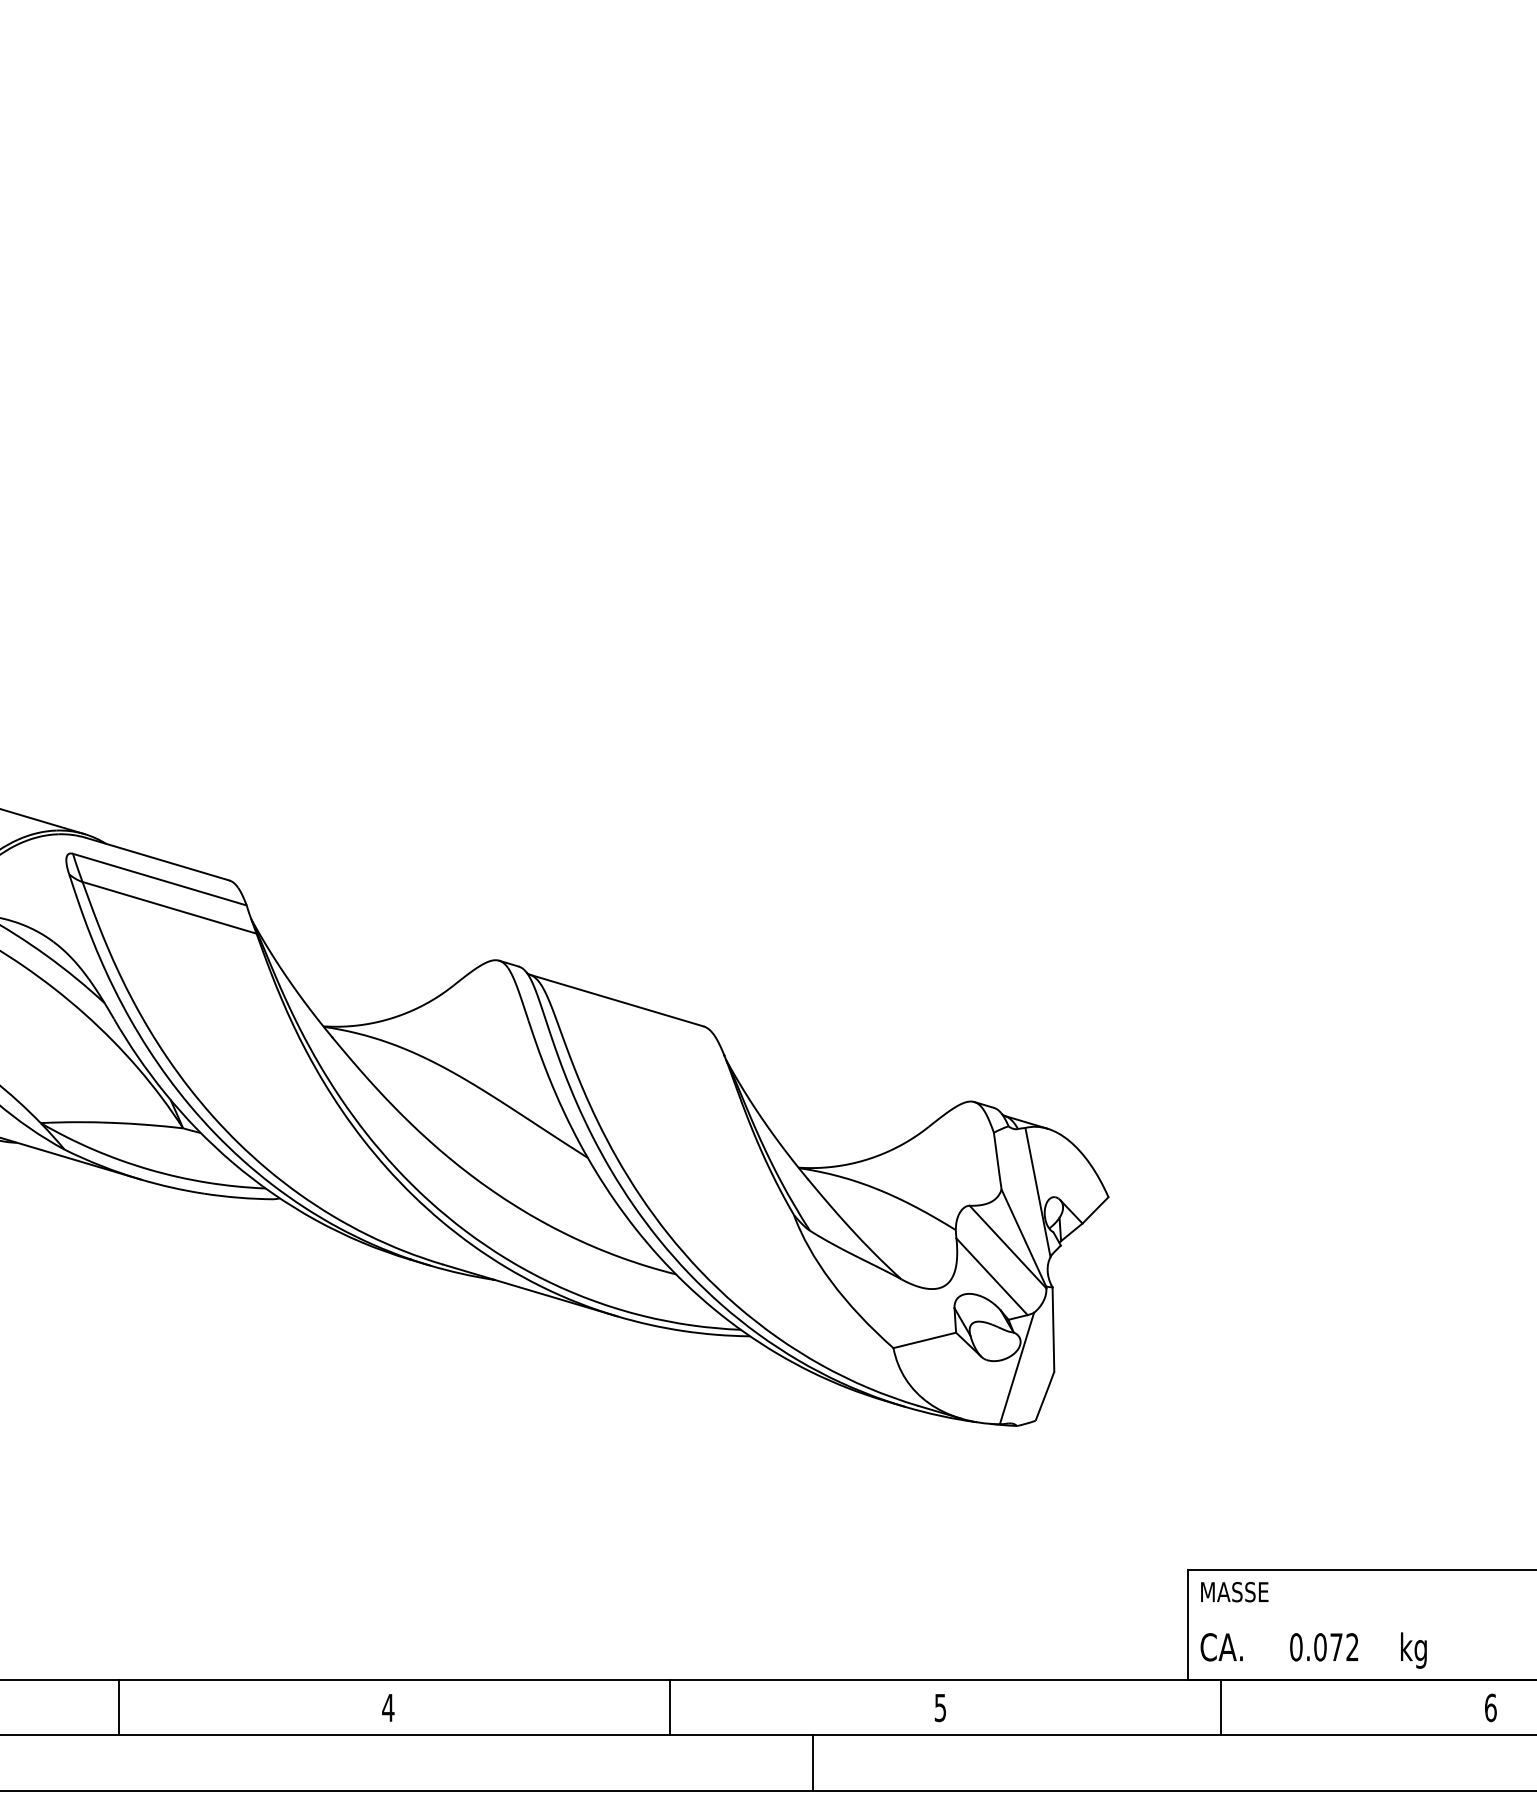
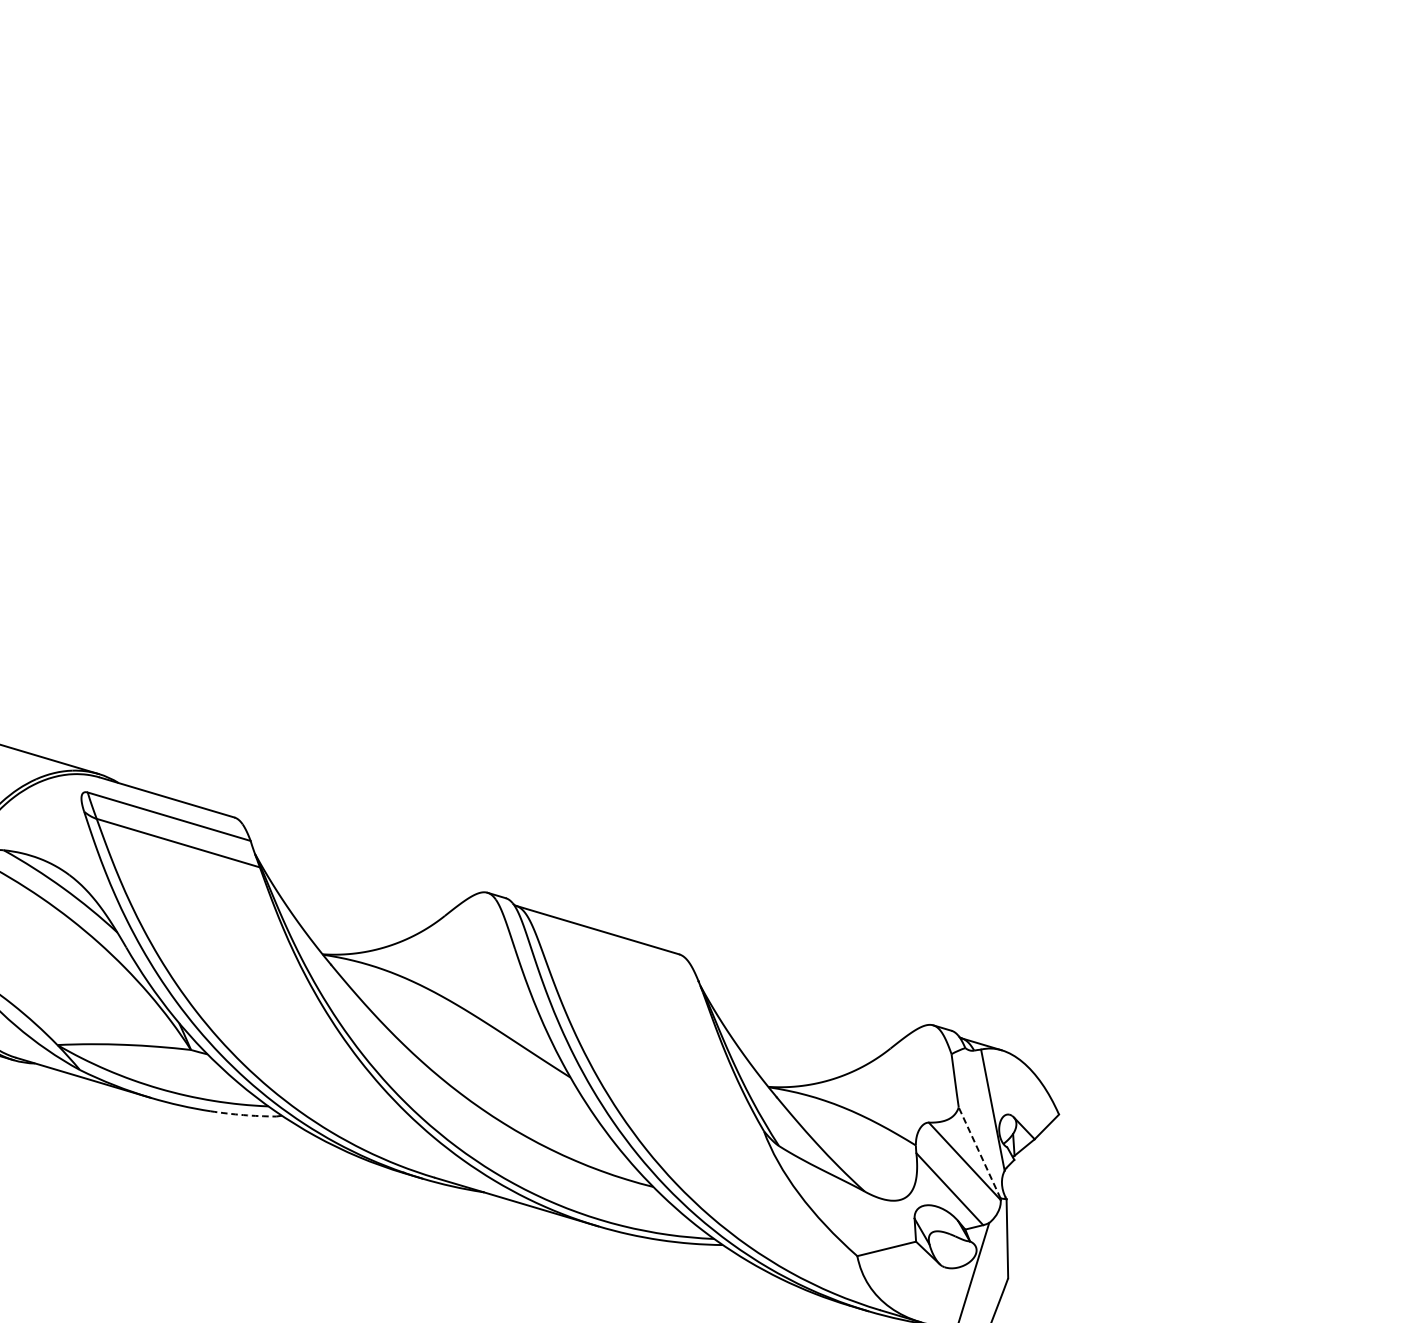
arc: (238, 1197) -> (242, 1114), solid -> dashed
line: (1023, 1237) -> (979, 1152), solid -> dashed

